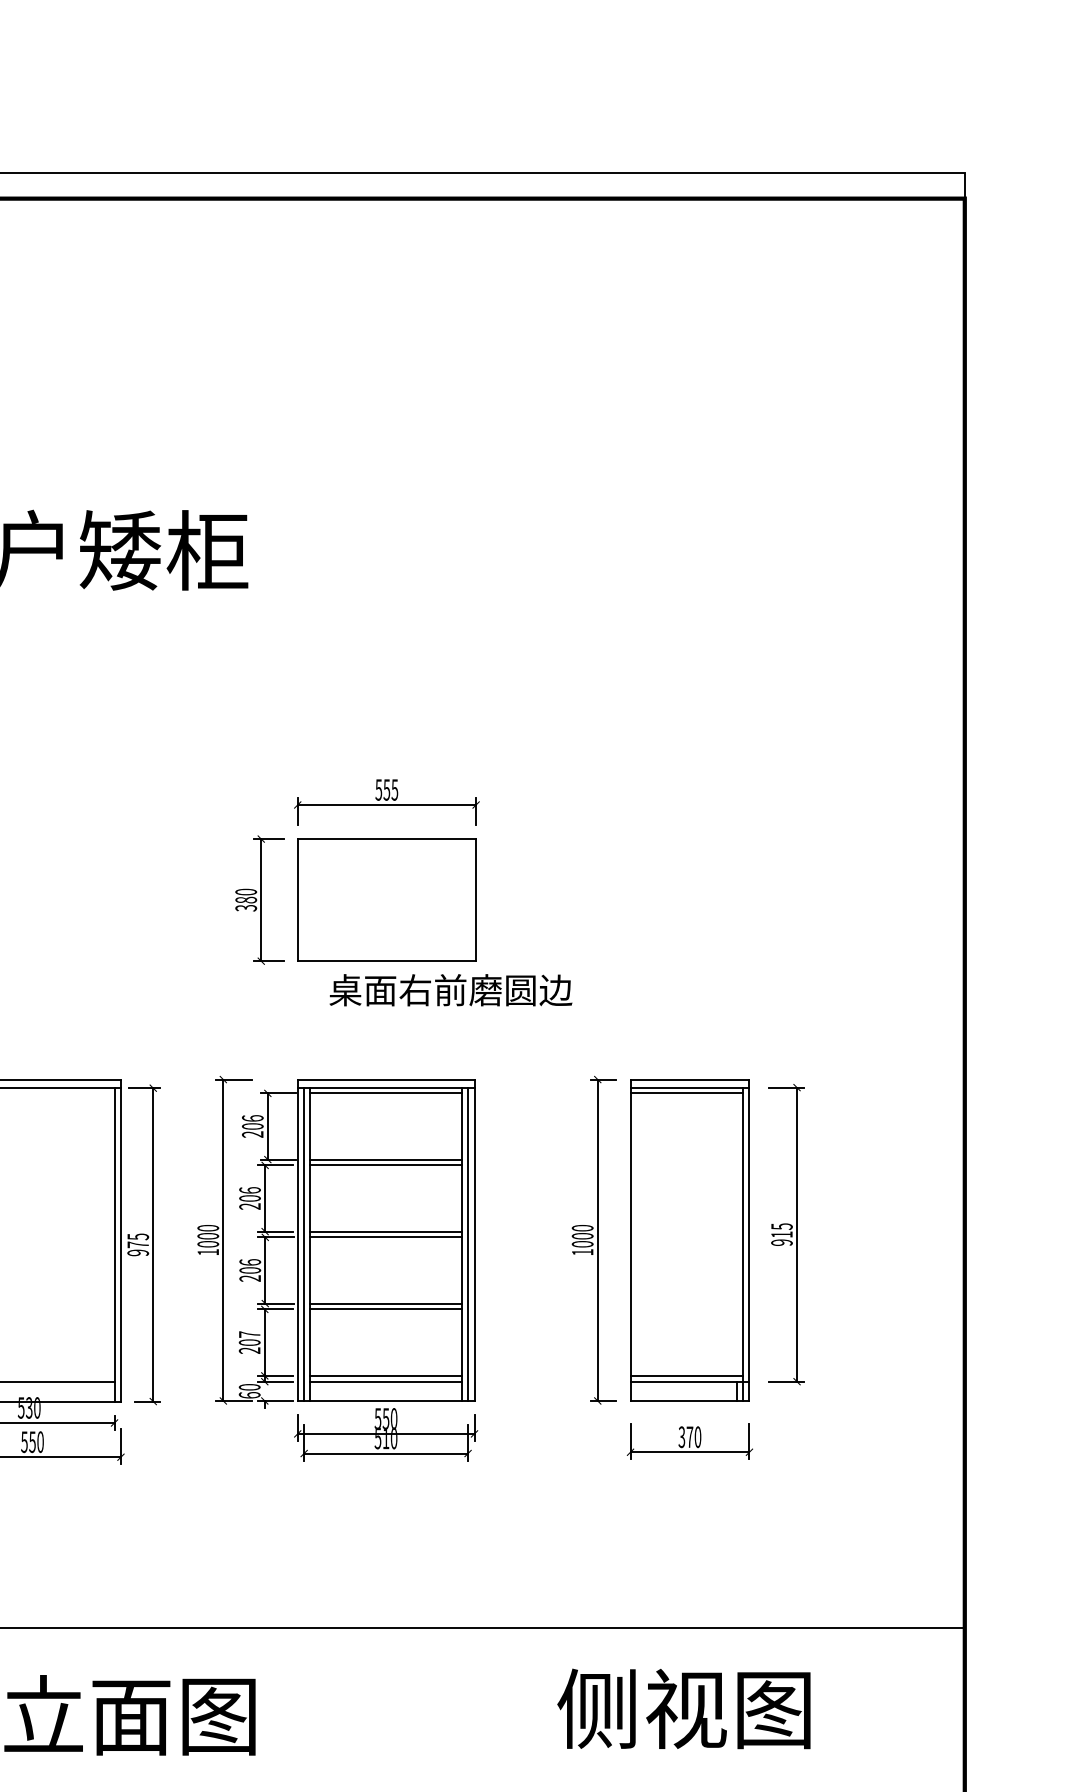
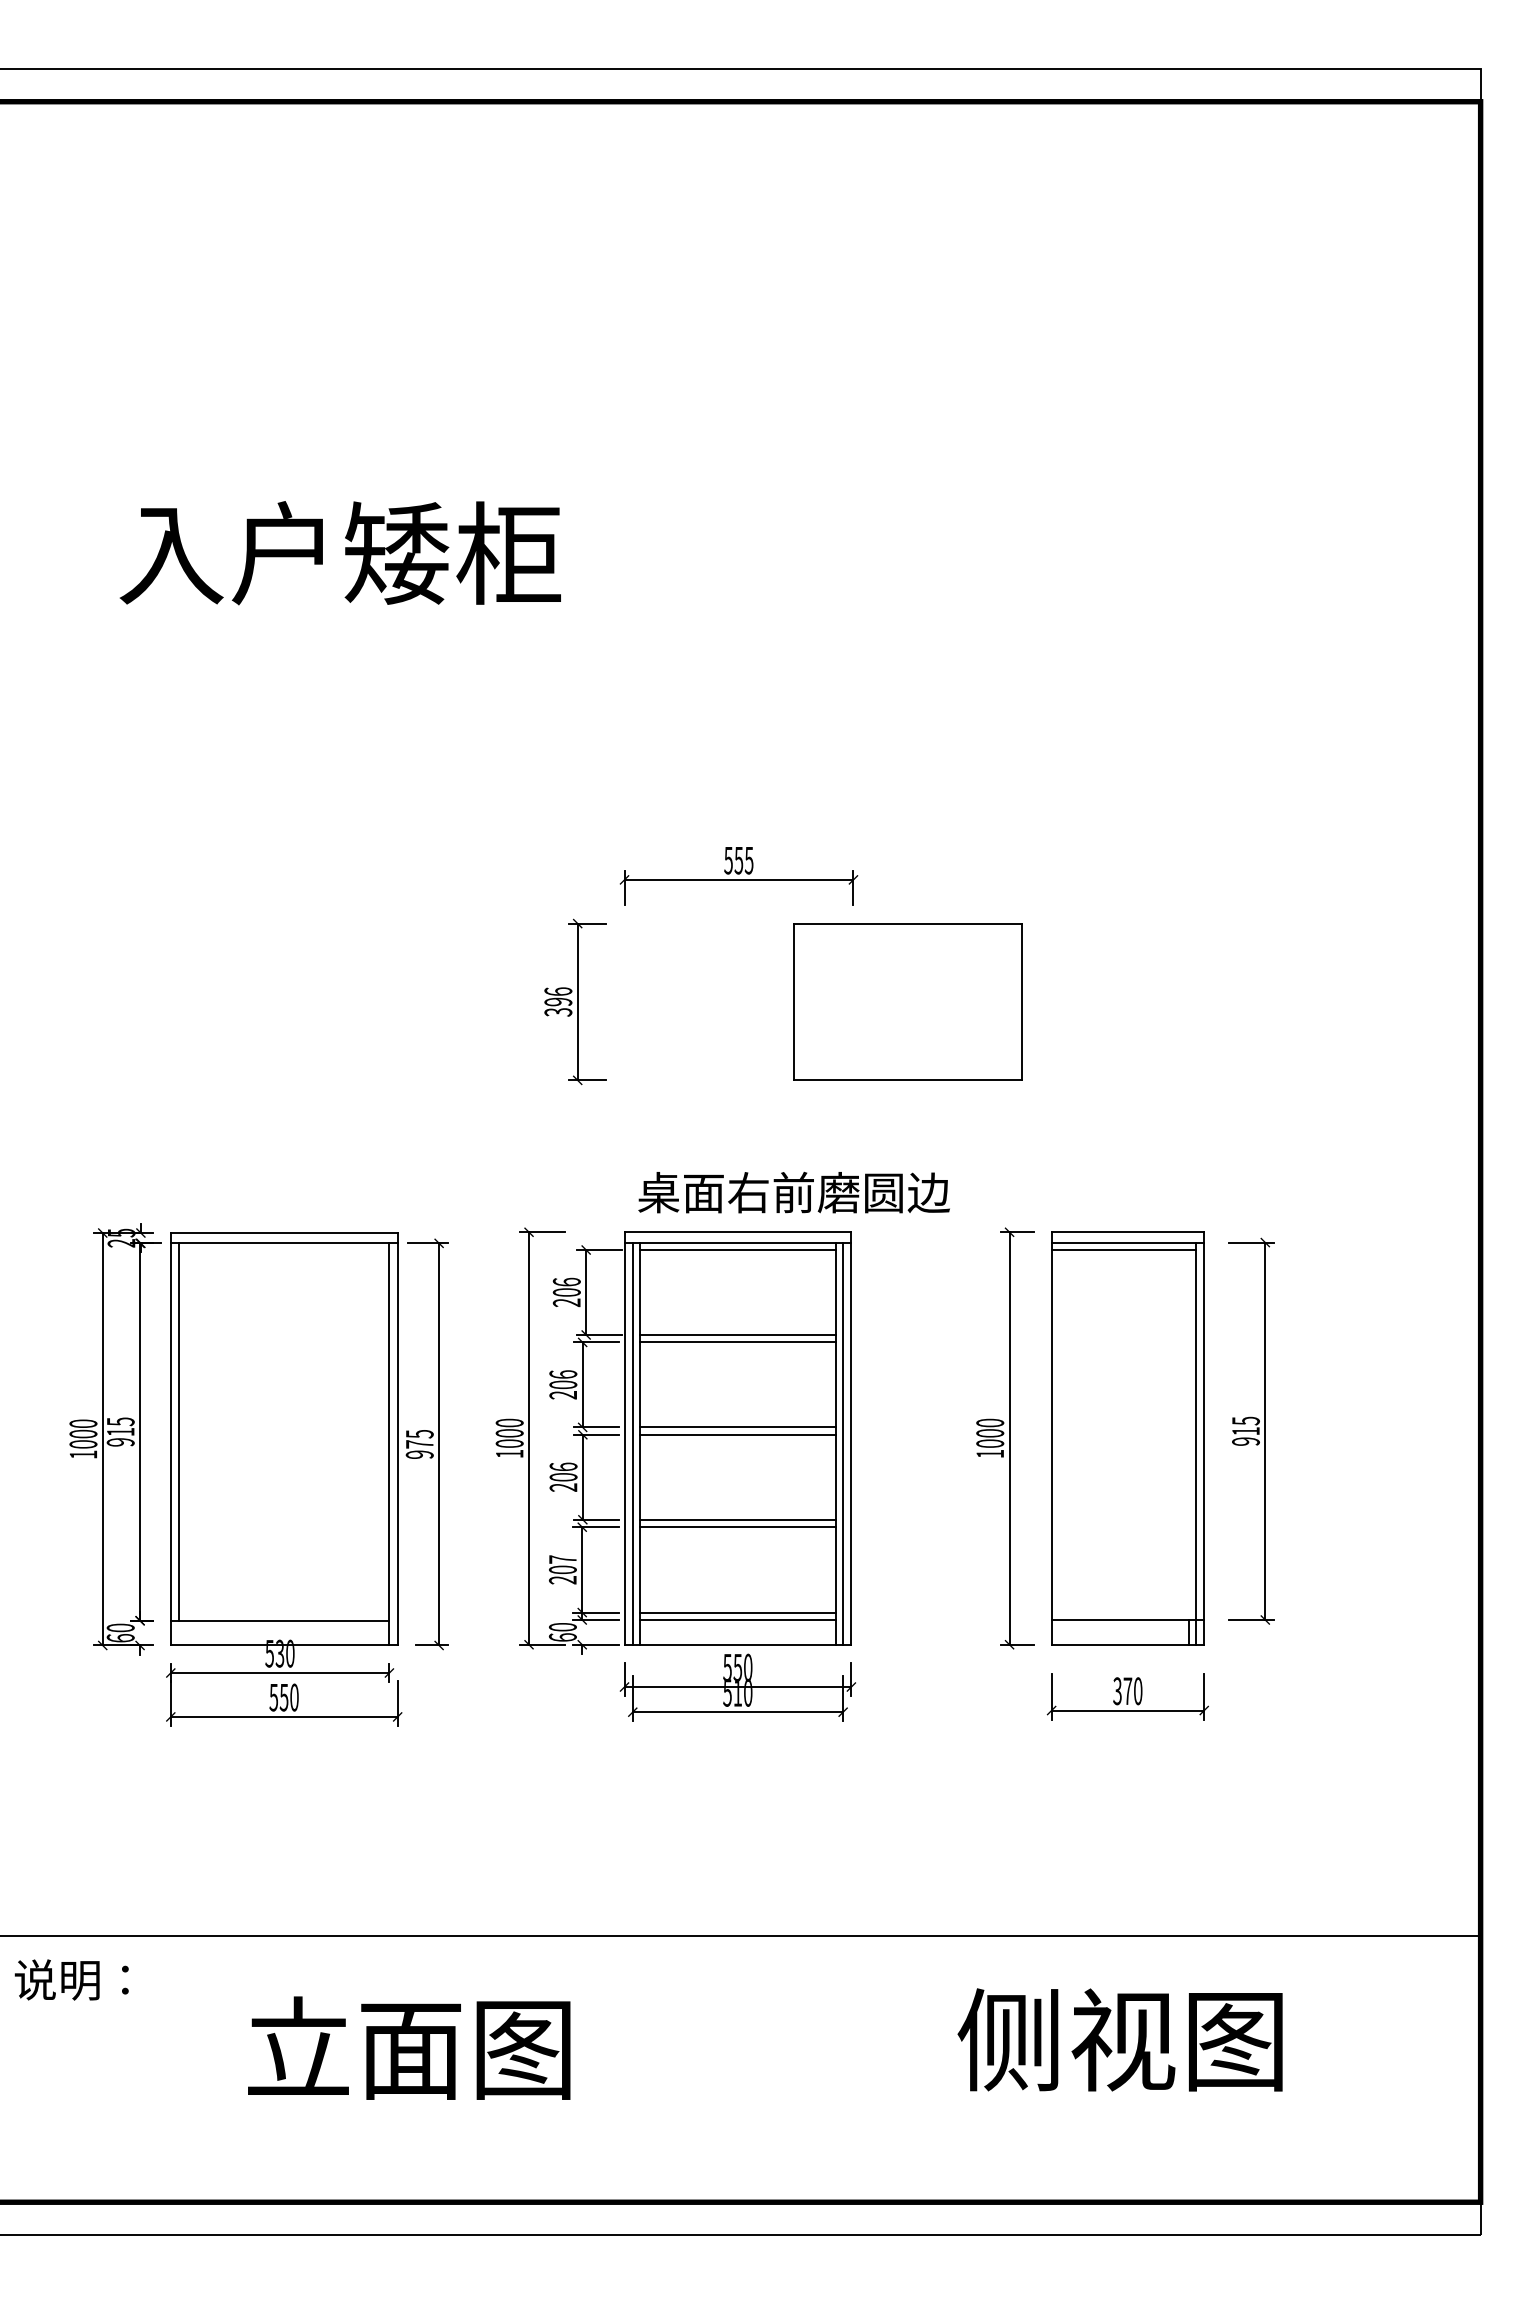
text: (246, 895) -> (558, 996), 380 -> 396
part: (386, 899) -> (907, 1001), moved
text: (450, 990) -> (793, 1192), moved
line: (686, 1375) -> (1123, 1612), removed

